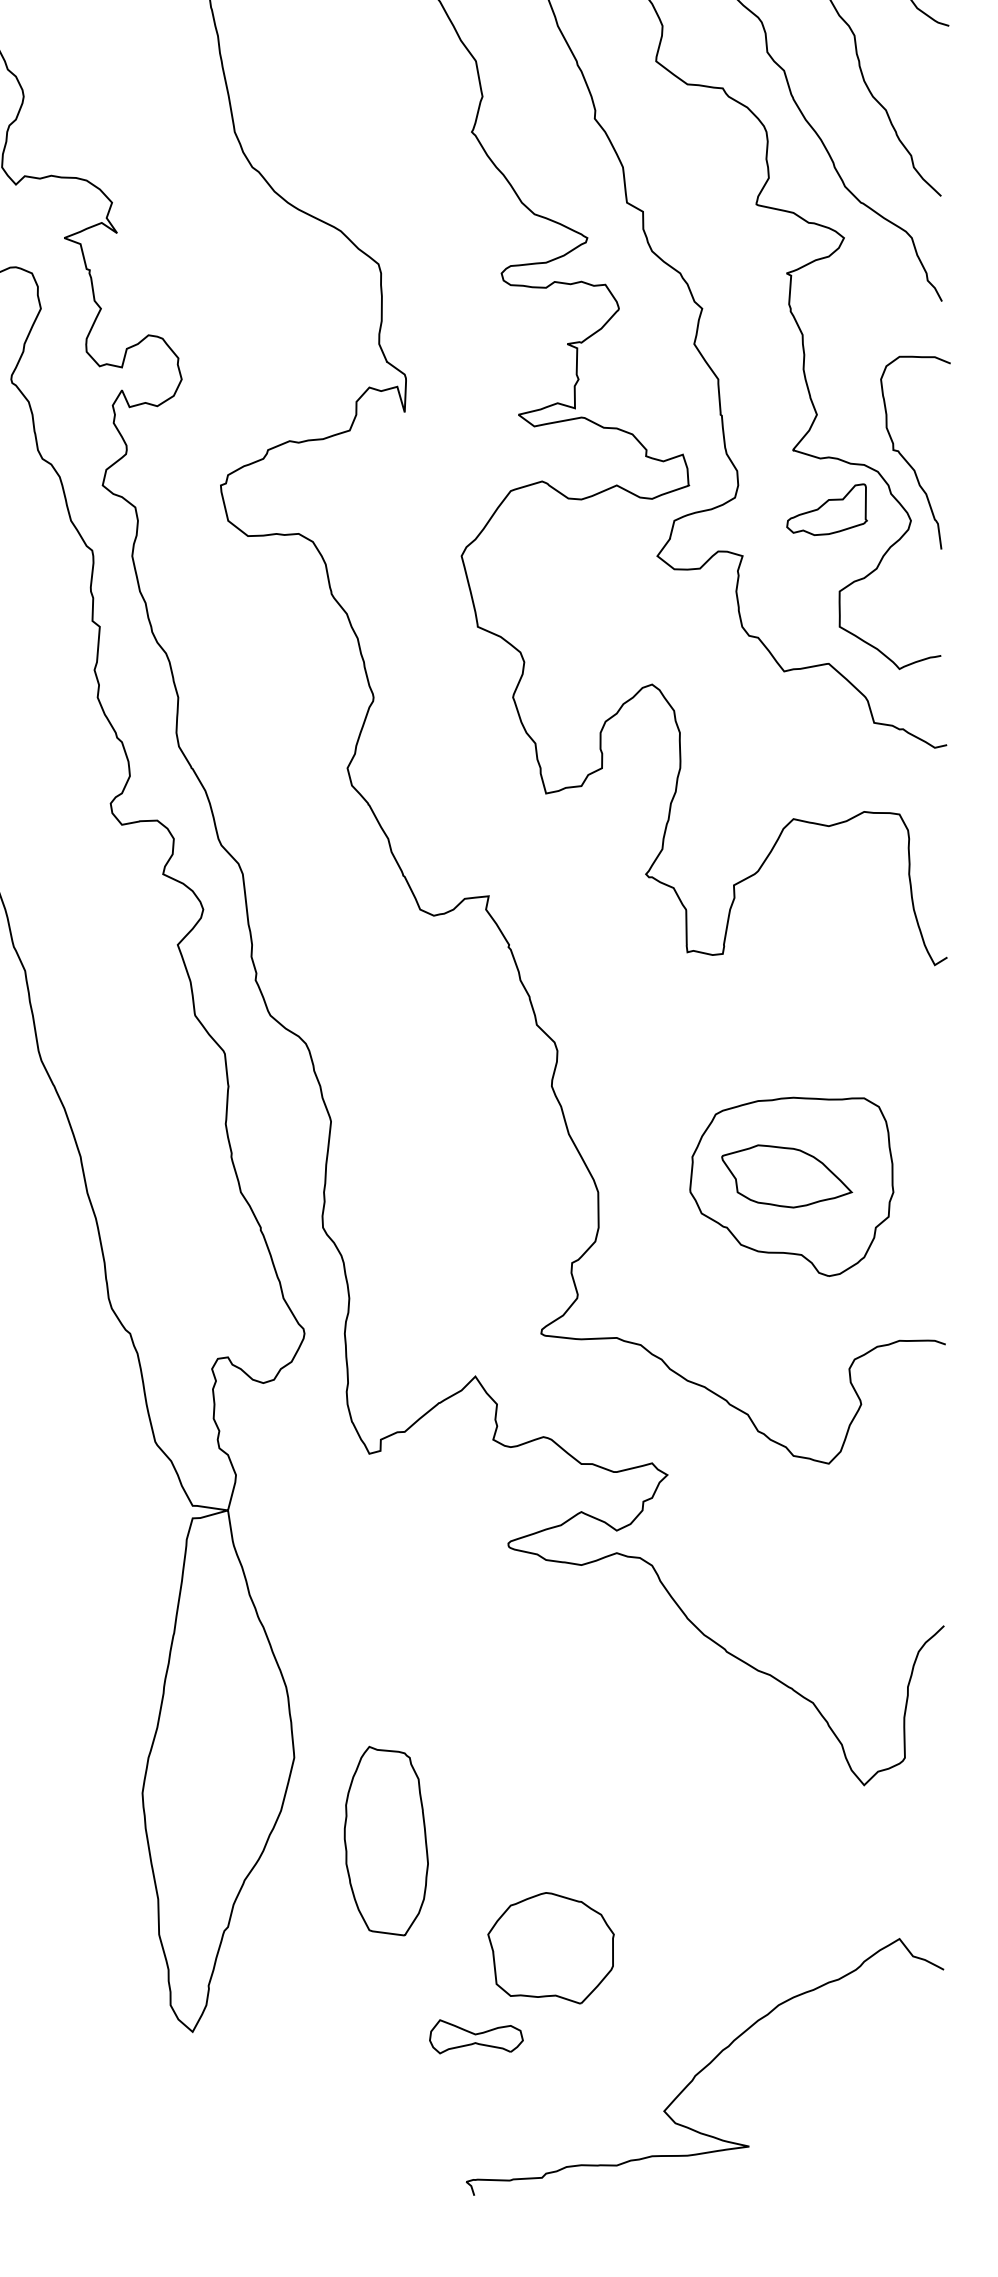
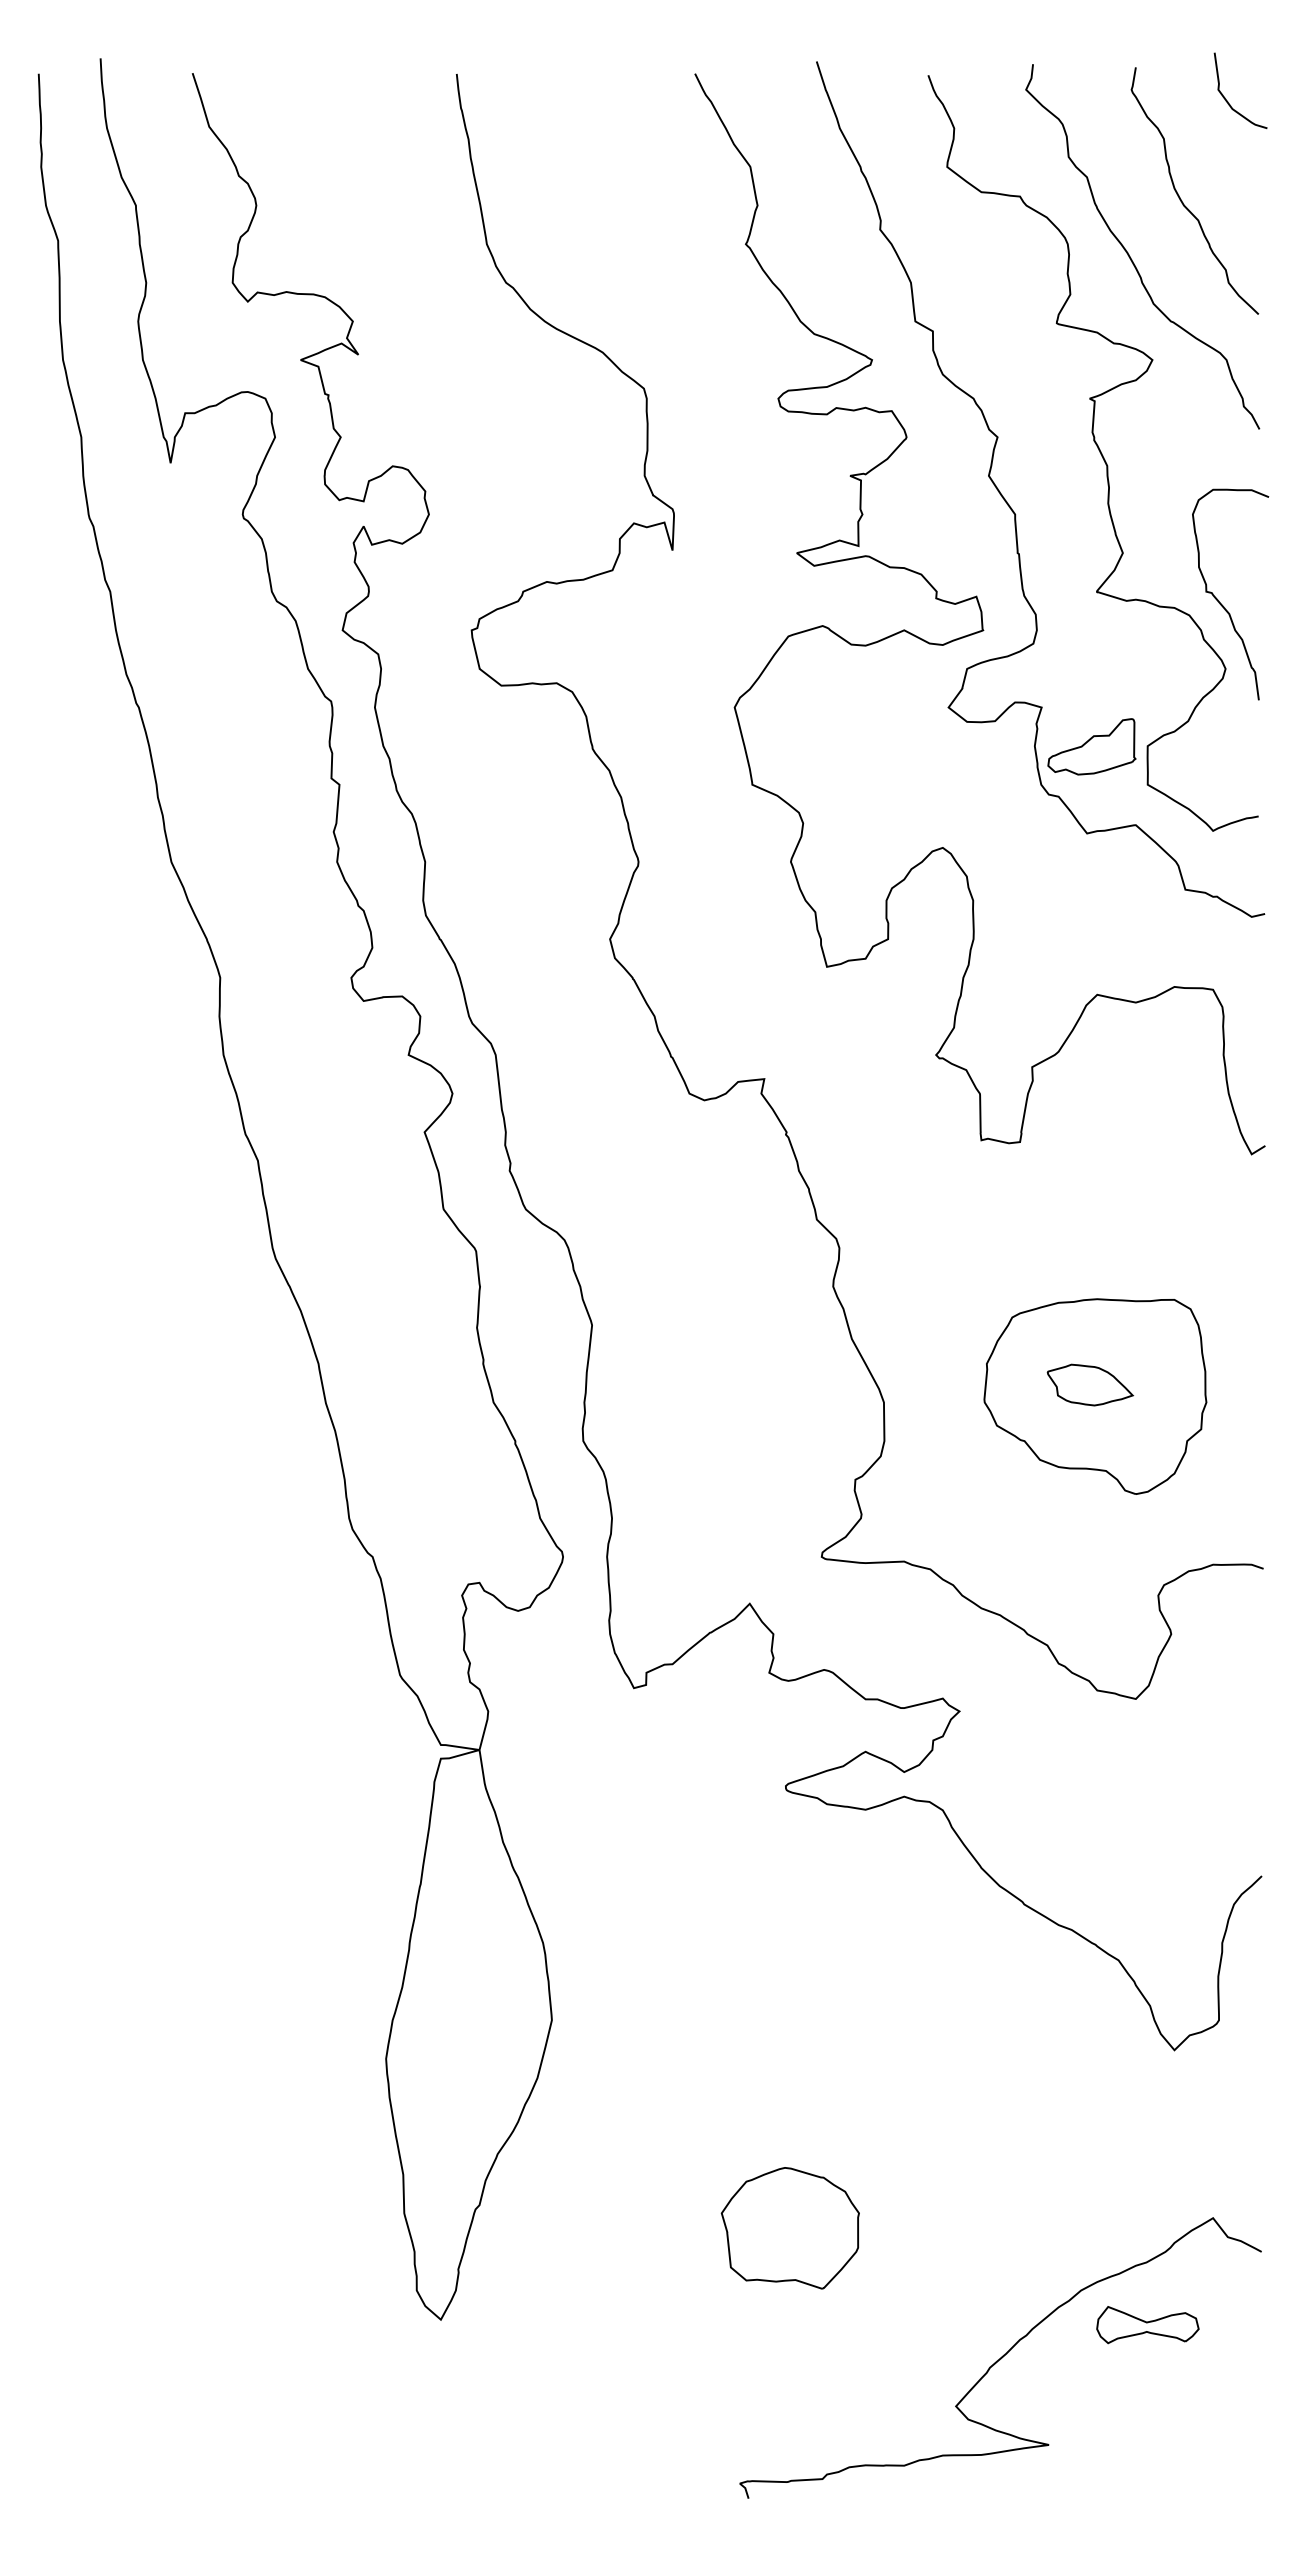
part: (826, 509) -> (1091, 746), moved
part: (787, 1175) -> (1090, 1384), size x0.6
part: (386, 1841) -> (652, 2111), removed
part: (550, 1948) -> (789, 2228), moved
part: (476, 2037) -> (1147, 2325), moved

